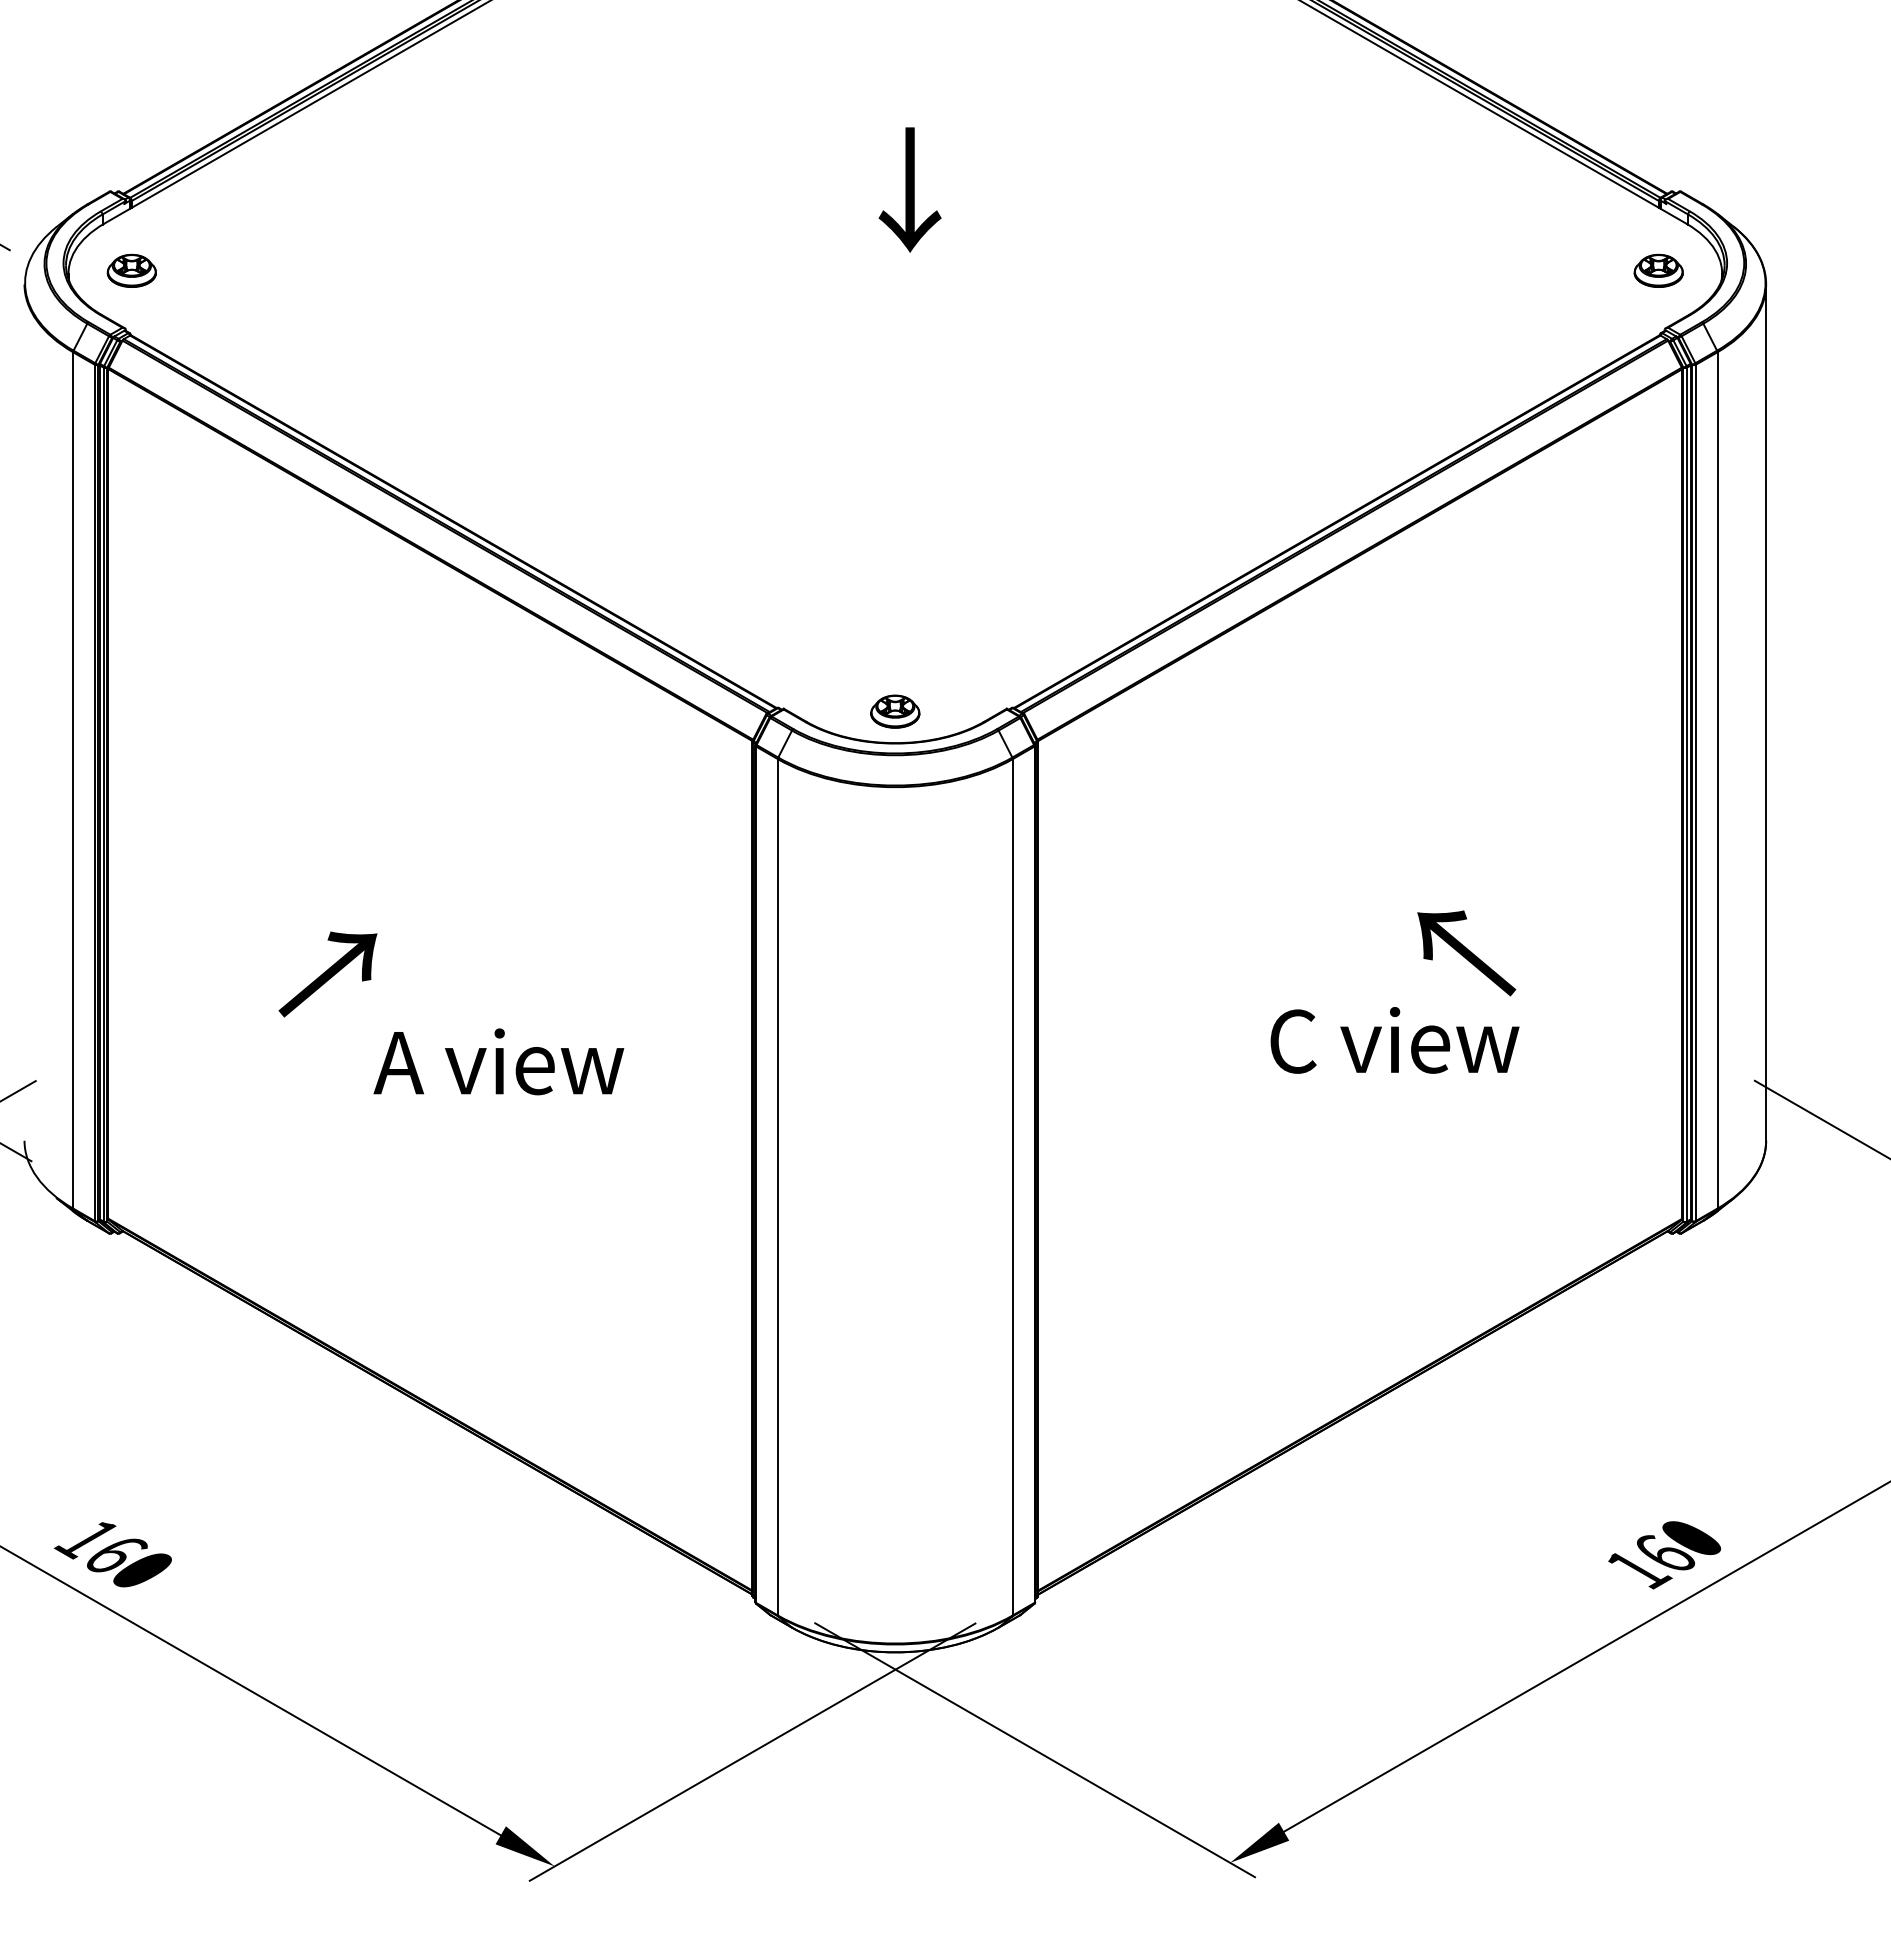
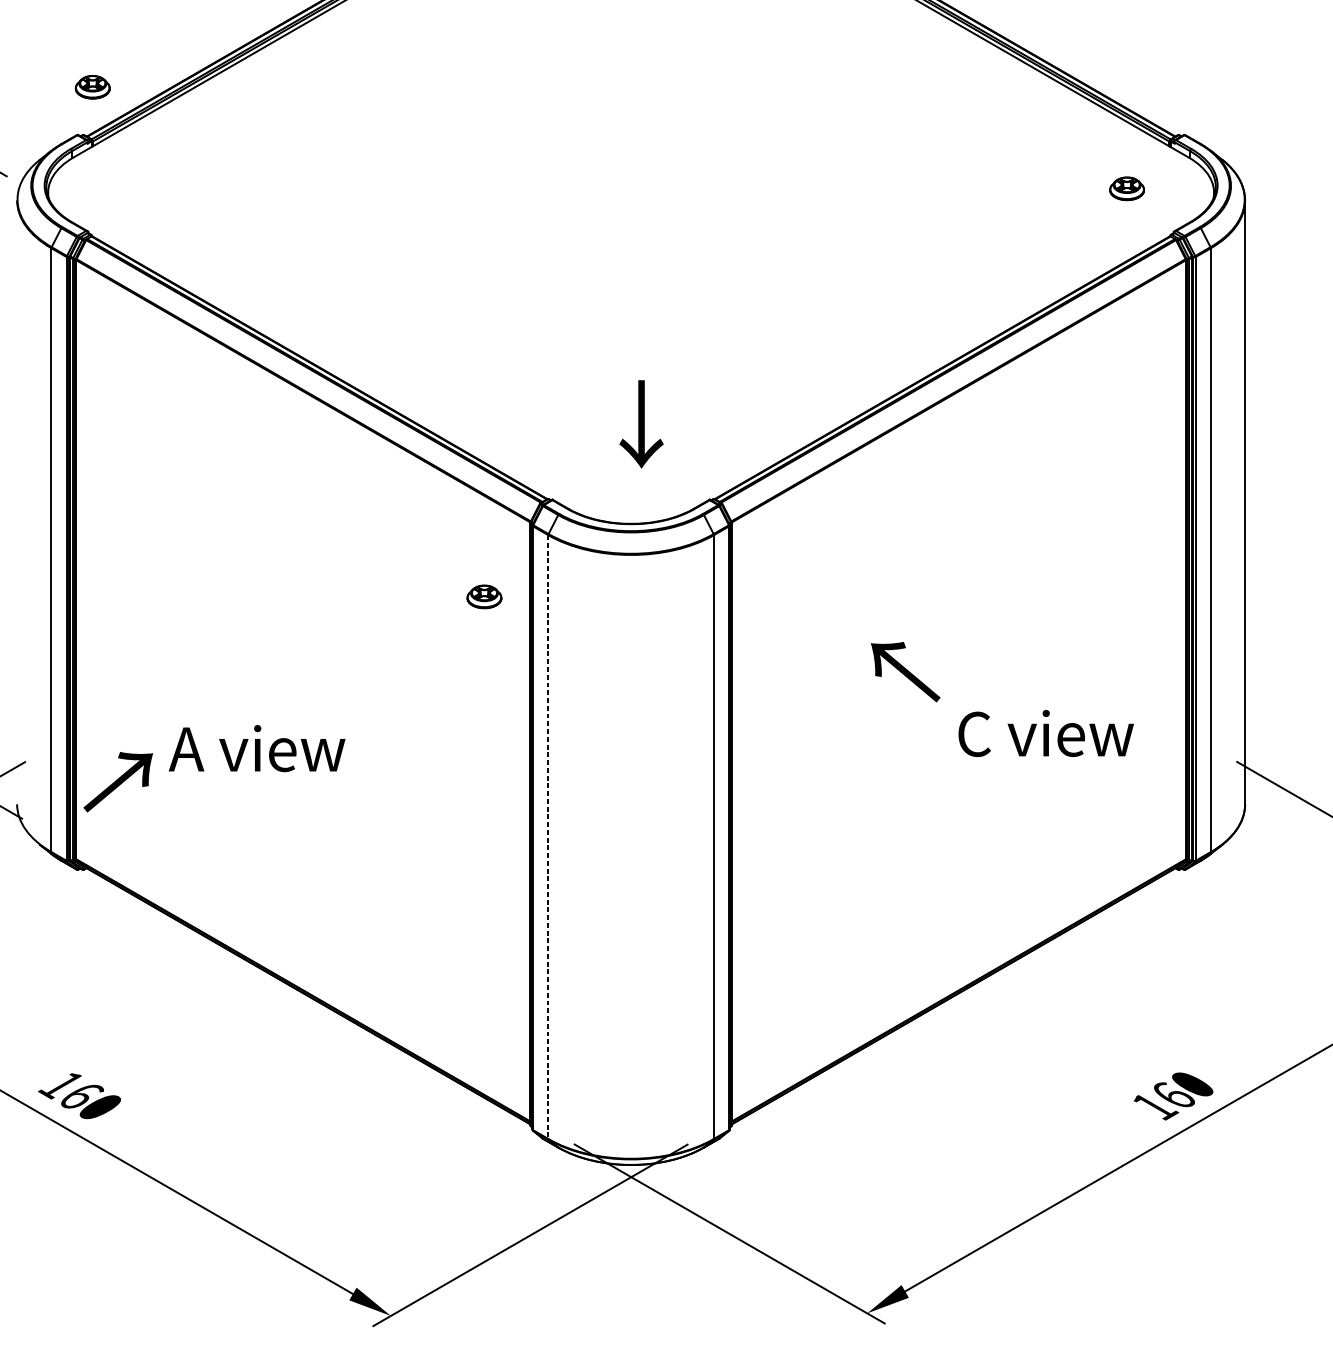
text: (909, 189) -> (641, 424), moved
part: (131, 270) -> (92, 86), moved
part: (1658, 270) -> (1126, 188), moved
part: (895, 711) -> (484, 596), moved
text: (1466, 953) -> (905, 672), moved
text: (327, 974) -> (117, 782), moved
text: (1394, 1040) -> (1045, 733), moved
text: (498, 1061) -> (256, 748), moved
line: (777, 1187) -> (548, 837), solid -> dashed

